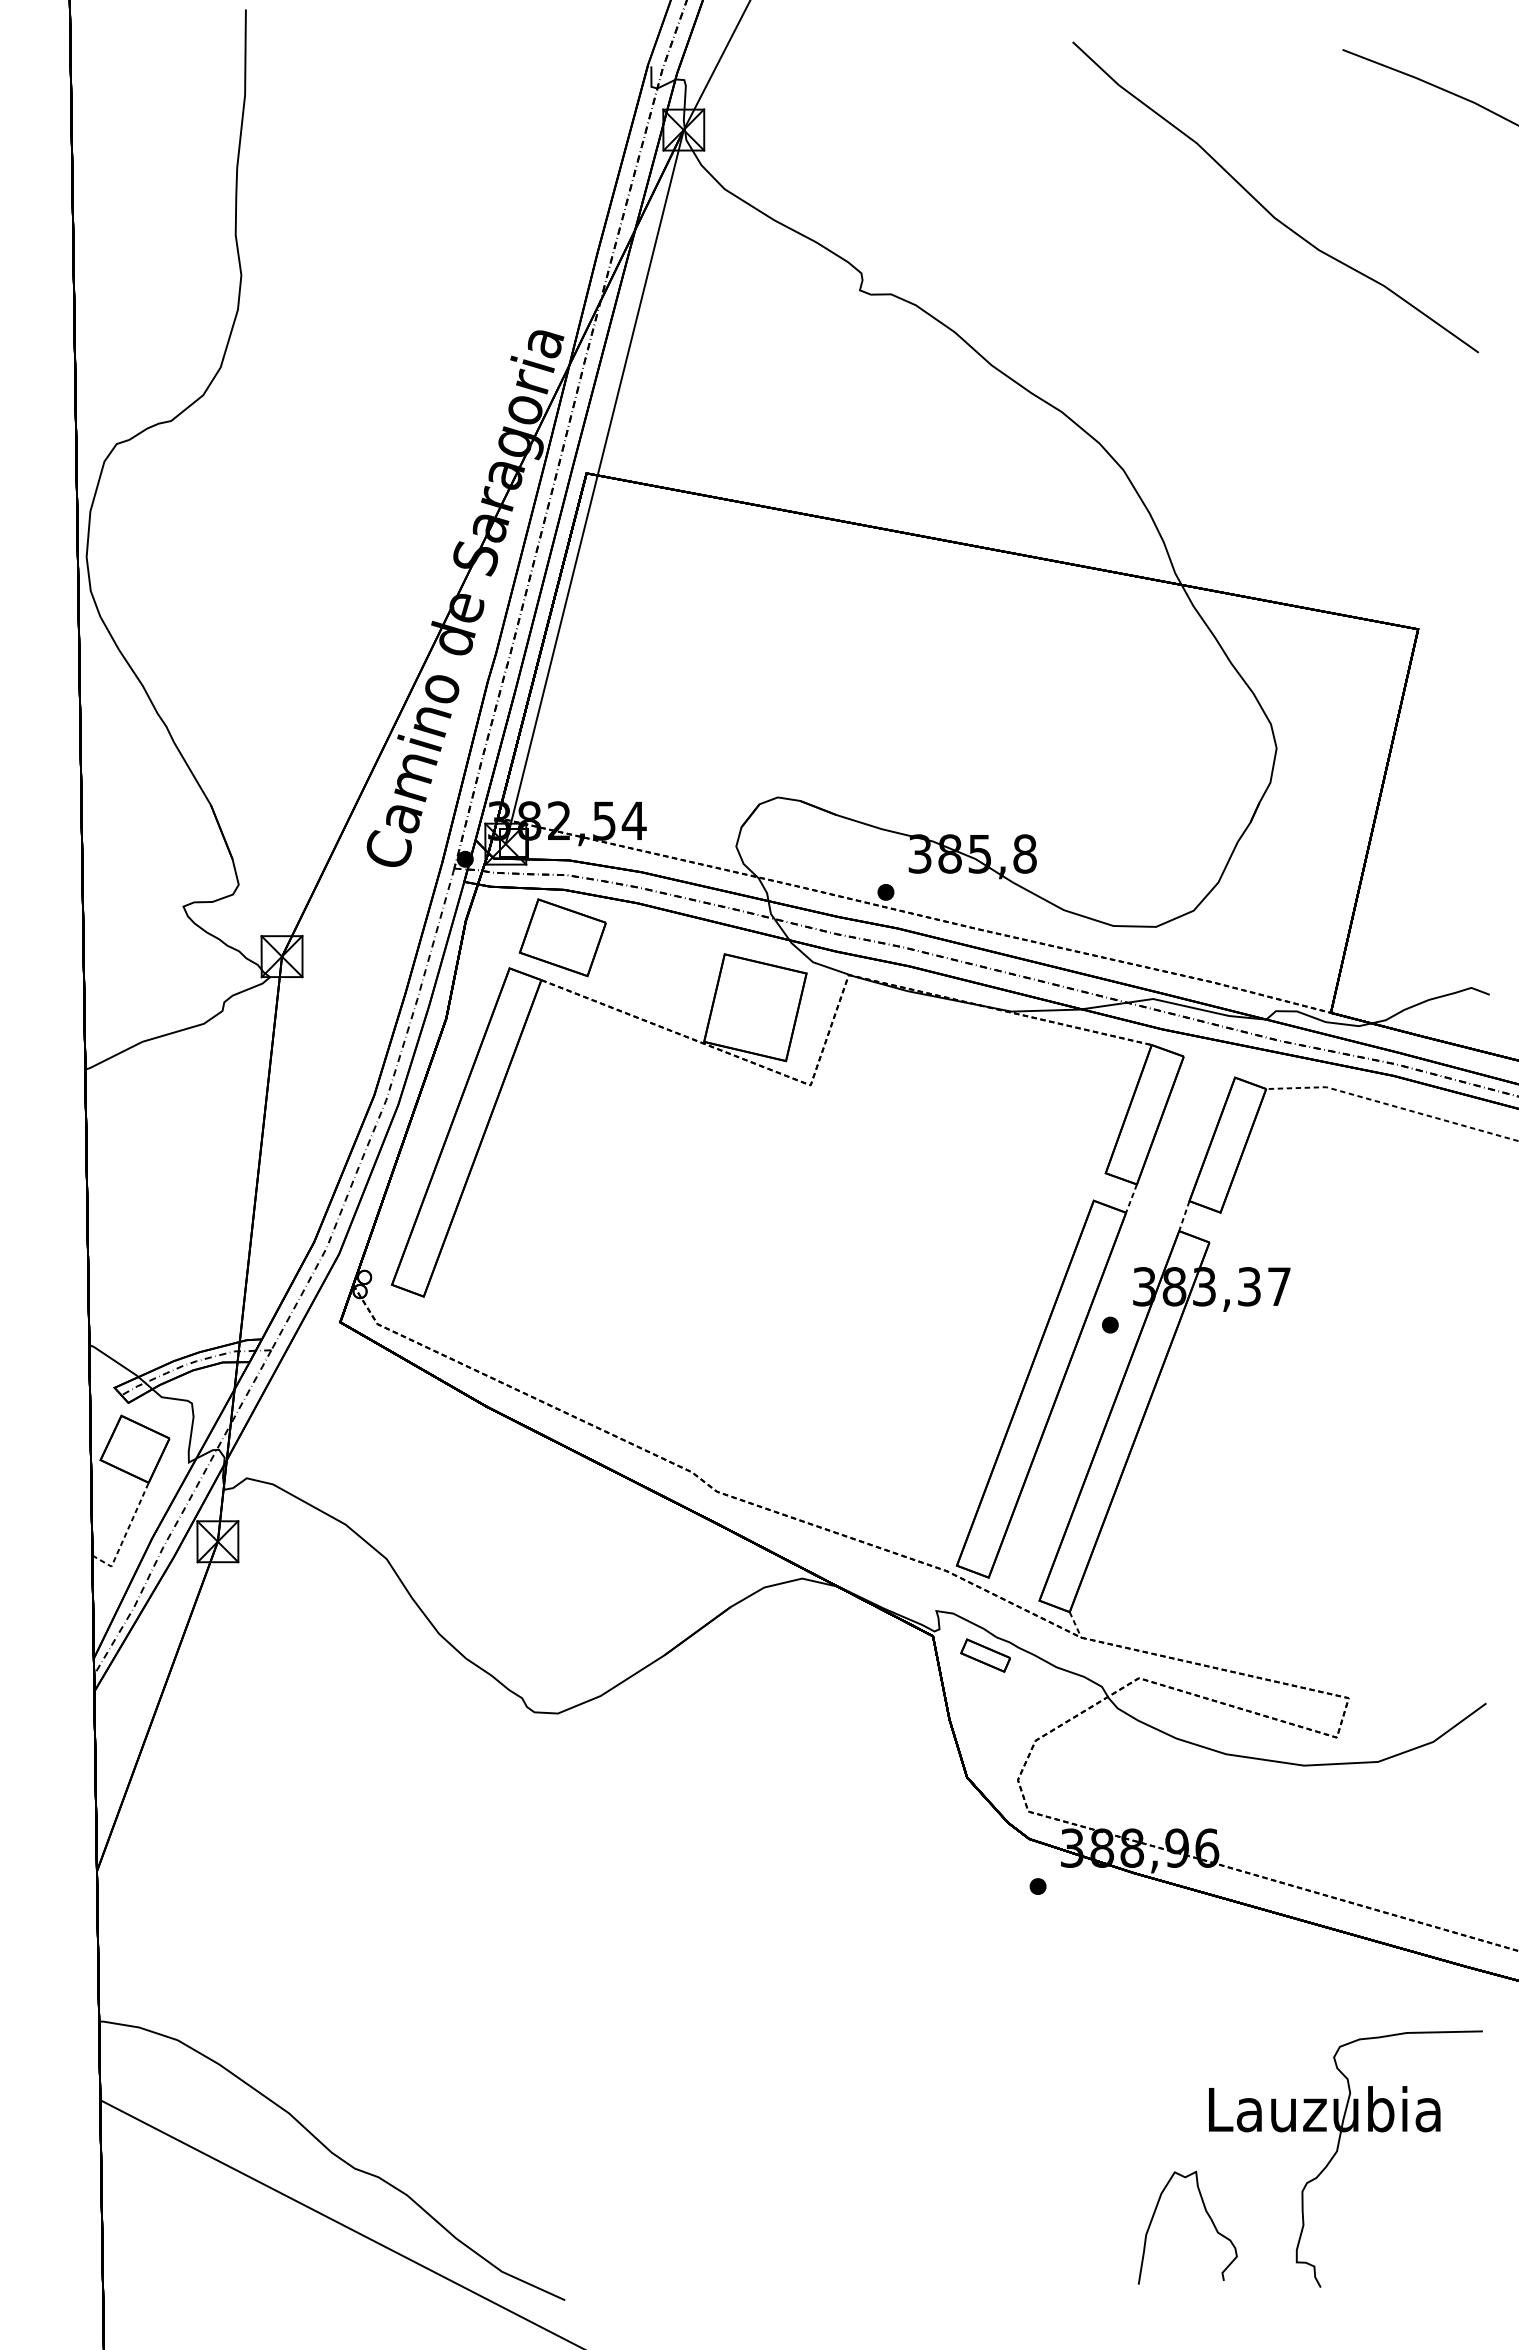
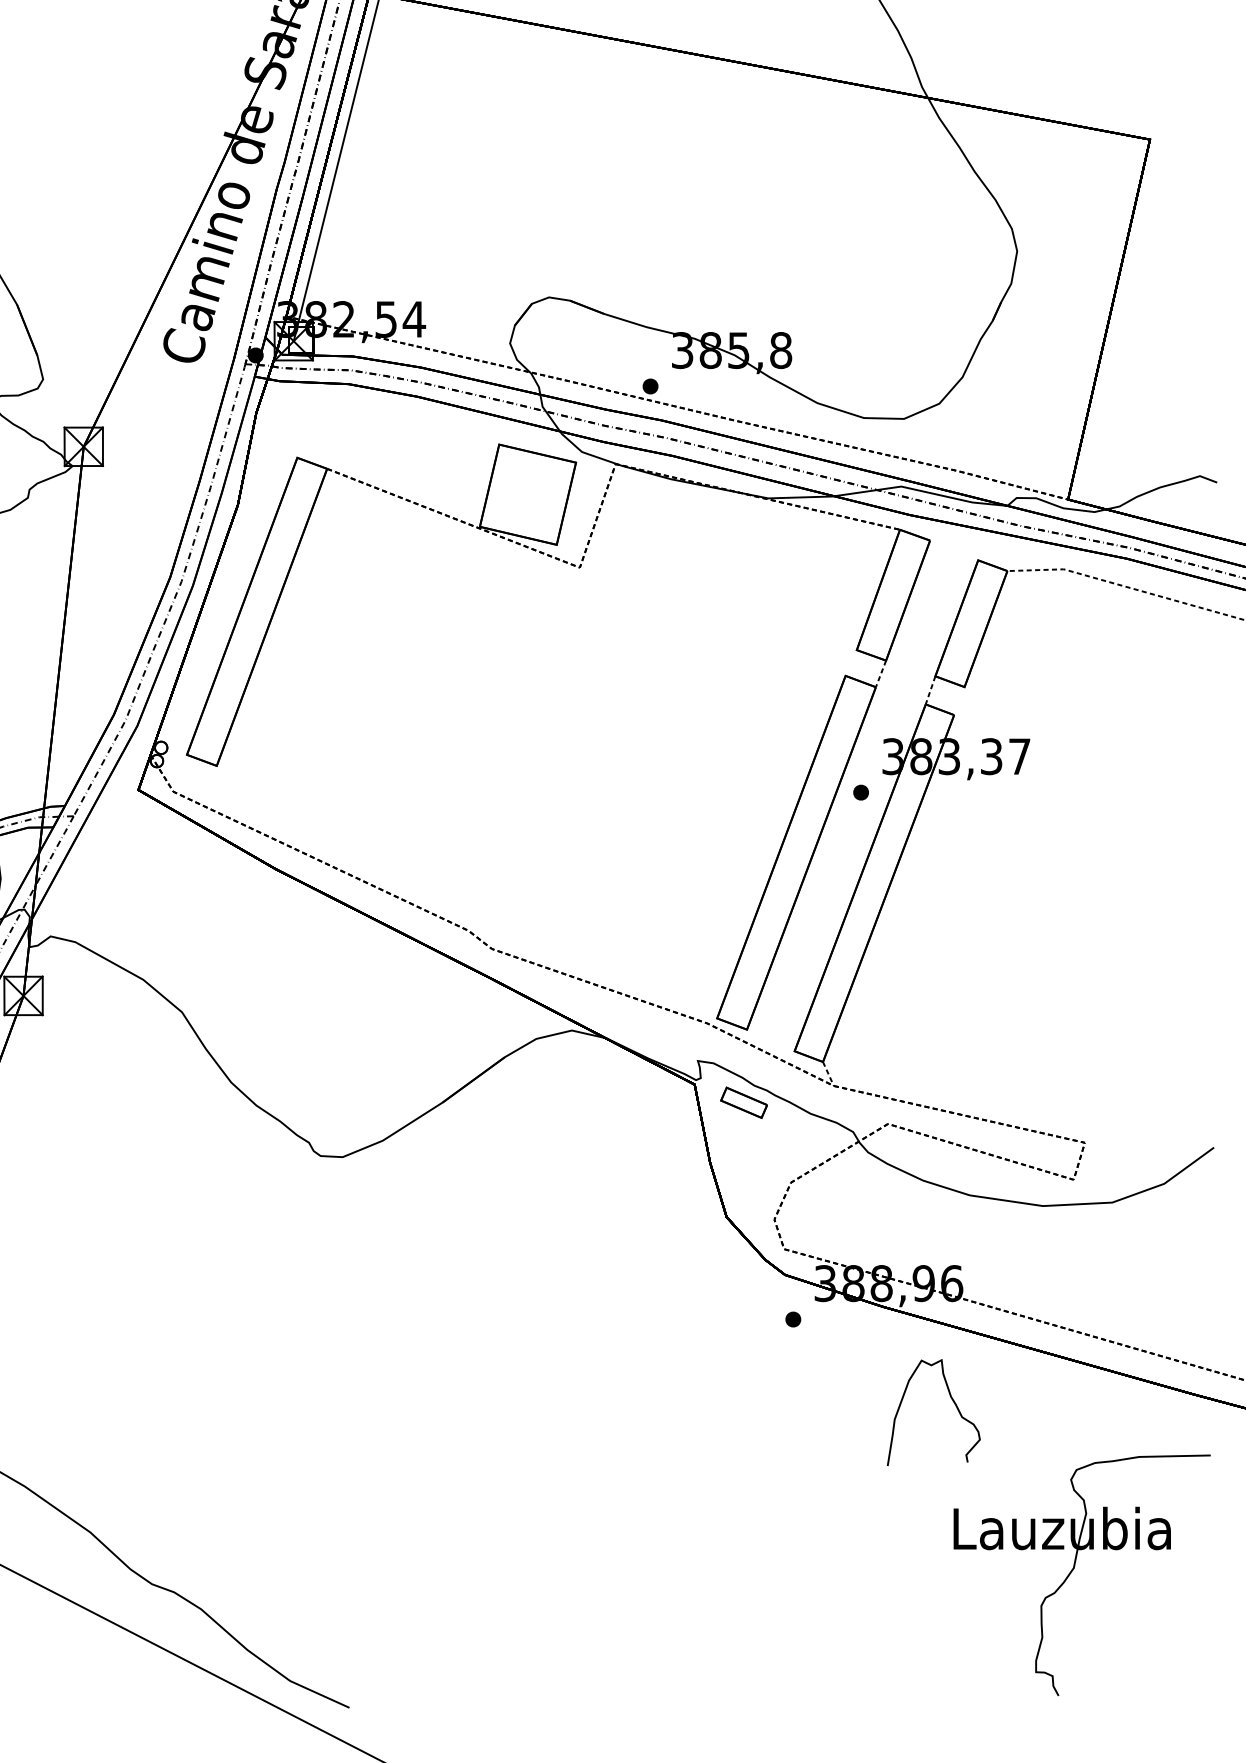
part: (562, 937) -> (346, 428), removed
curve: (1207, 2215) -> (952, 1401), moved

